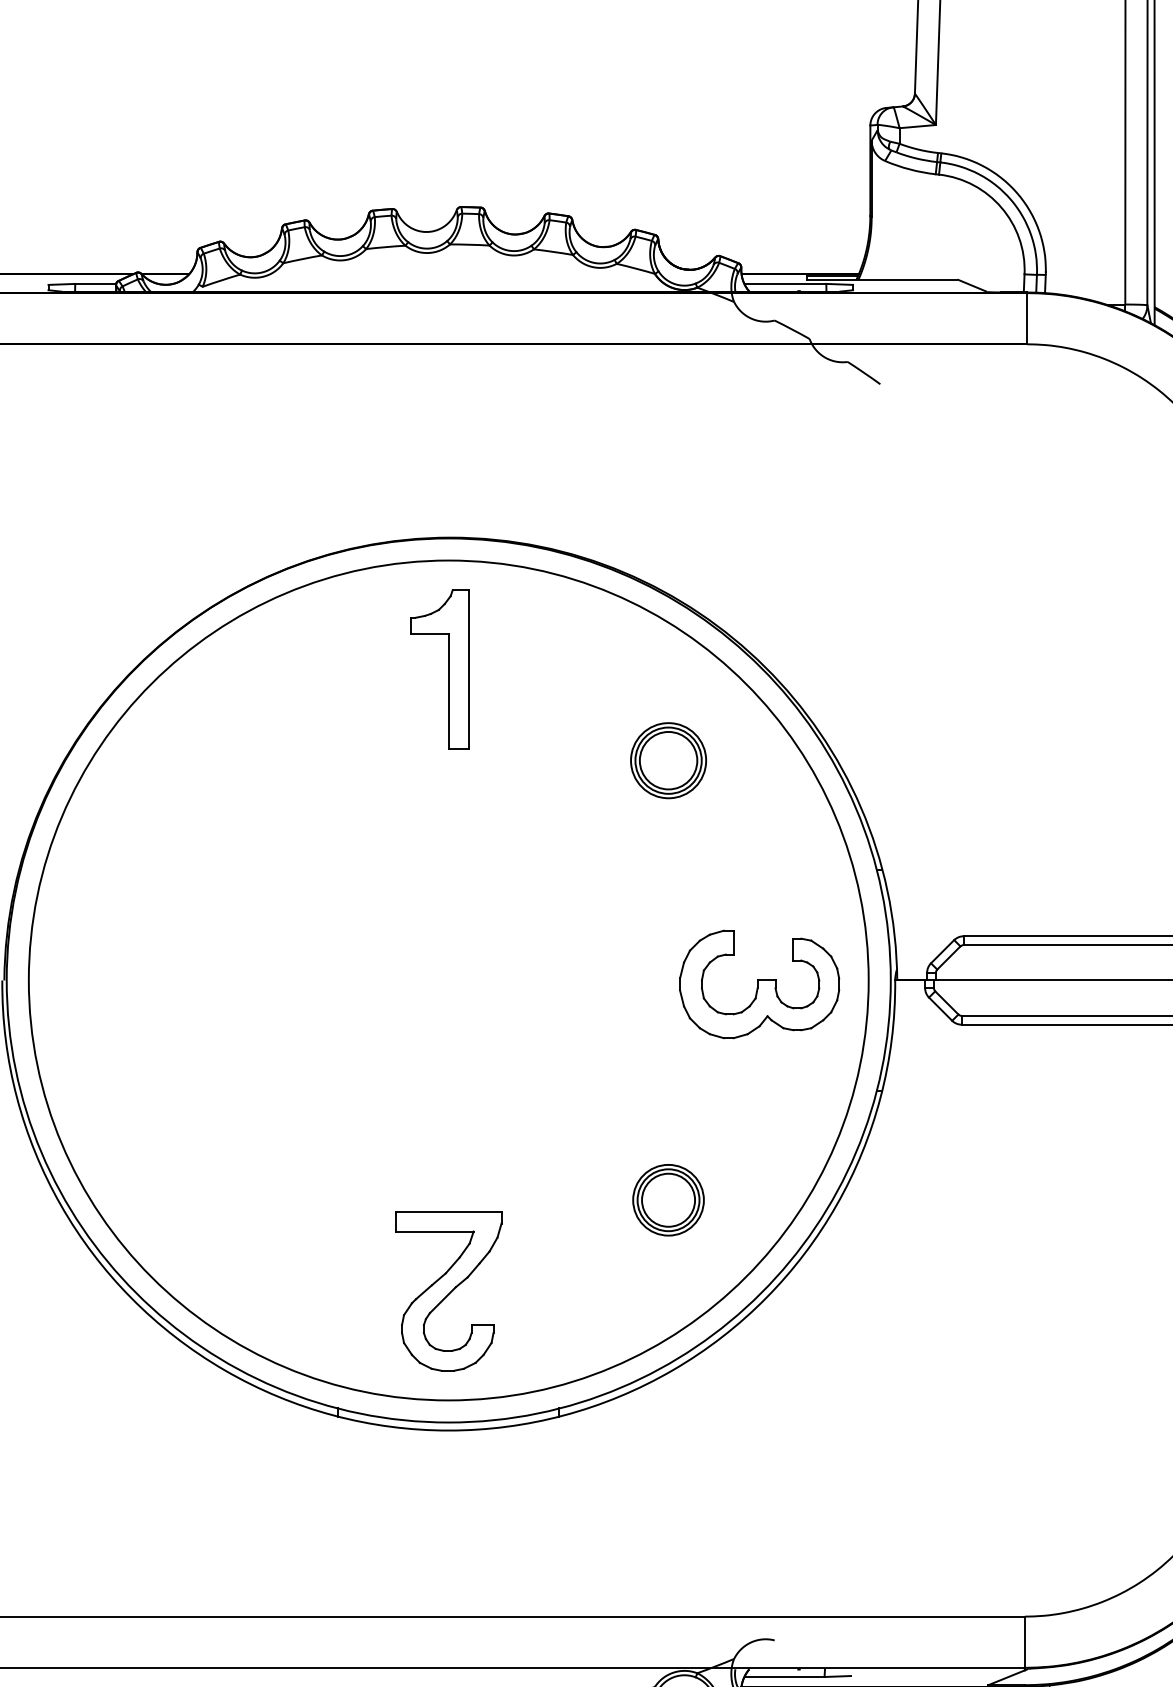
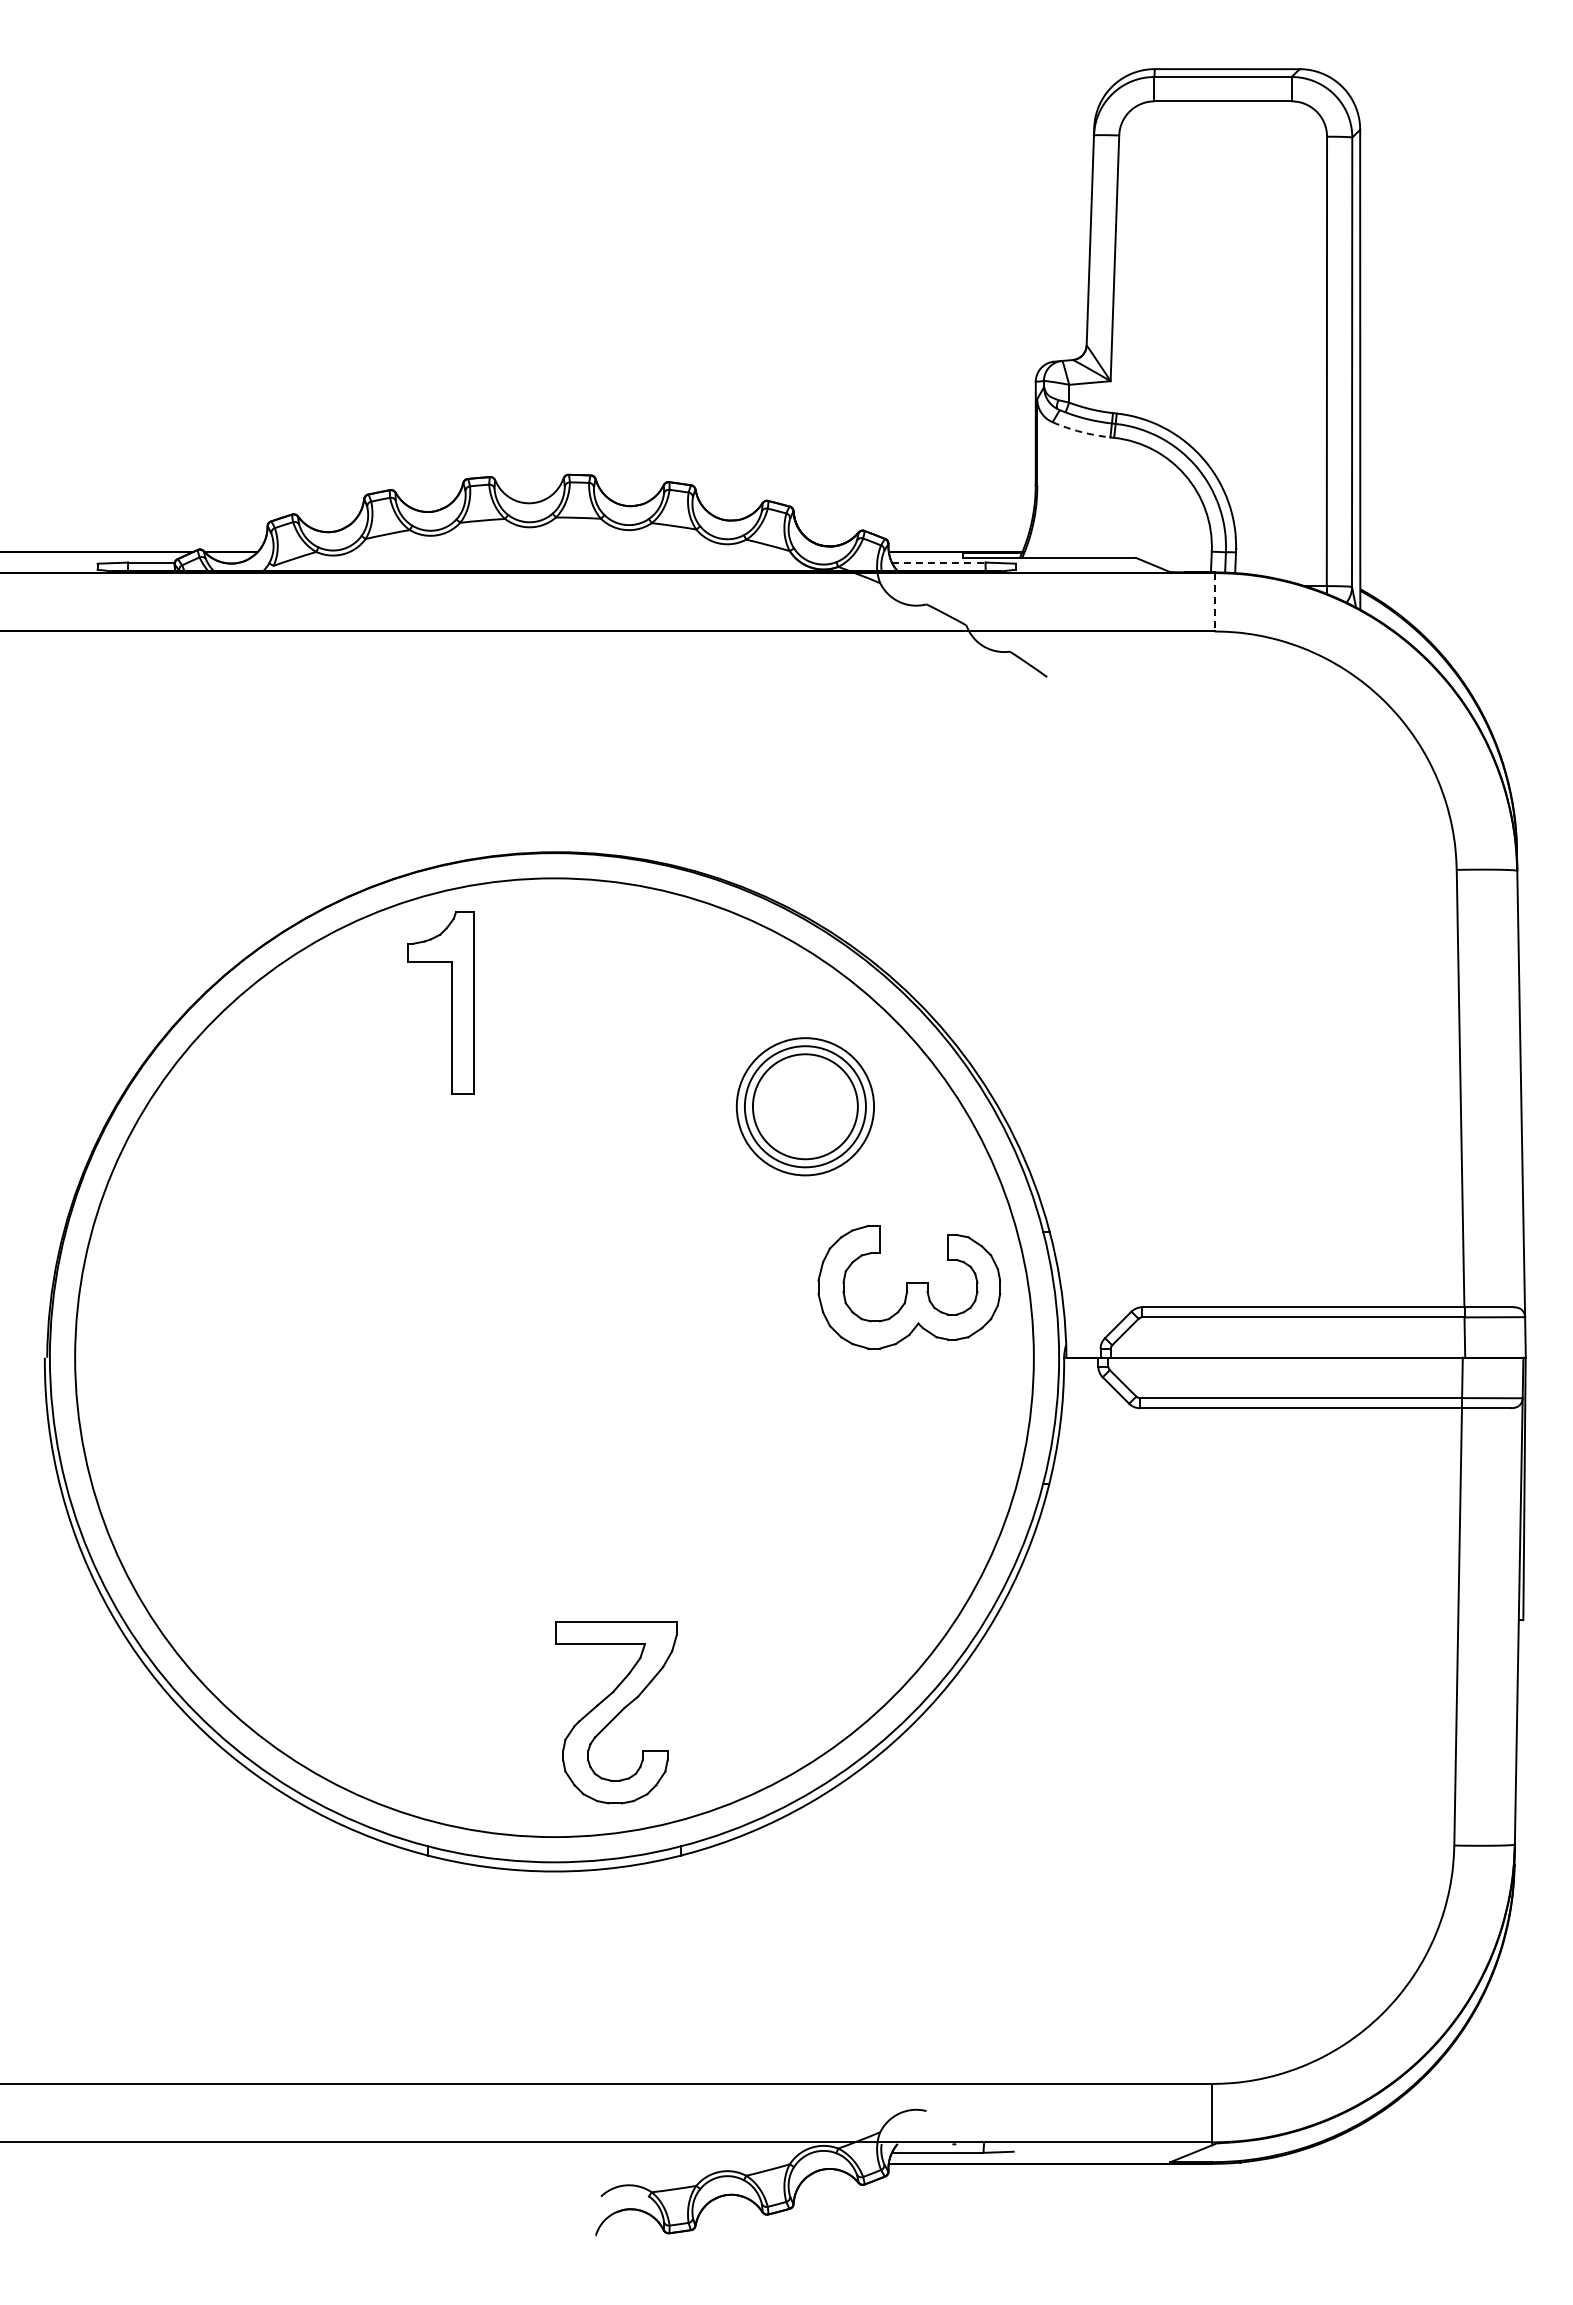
arc: (909, 169) -> (1080, 431), solid -> dashed
line: (785, 283) -> (938, 562), solid -> dashed
line: (1026, 318) -> (1214, 602), solid -> dashed
part: (448, 669) -> (451, 1002), moved
part: (668, 760) -> (805, 1106), size x1.6
part: (759, 984) -> (909, 1287), moved
part: (668, 1200) -> (805, 1608), removed
part: (448, 1291) -> (616, 1712), moved

